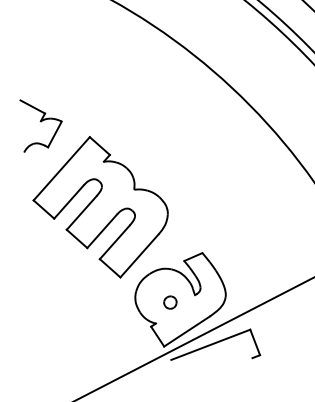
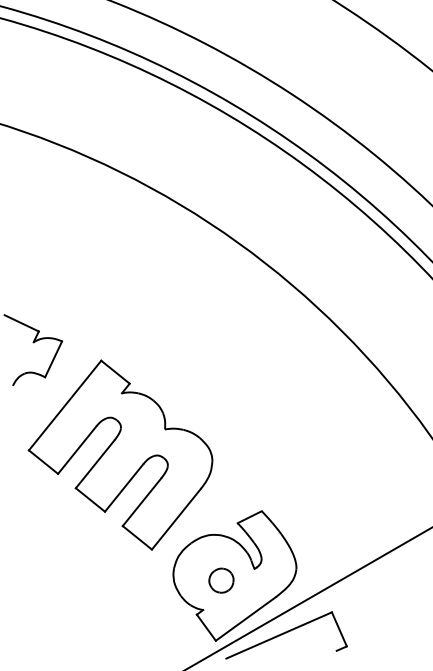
part: (170, 302) -> (221, 580), size x1.43

